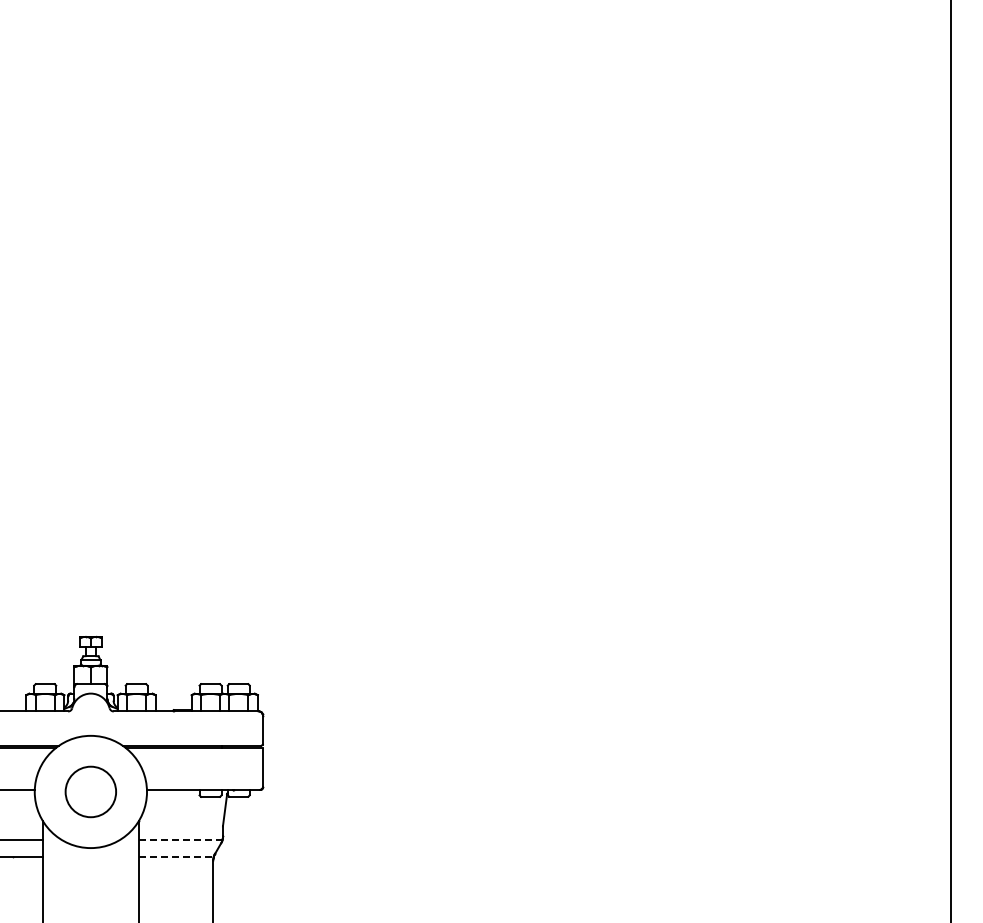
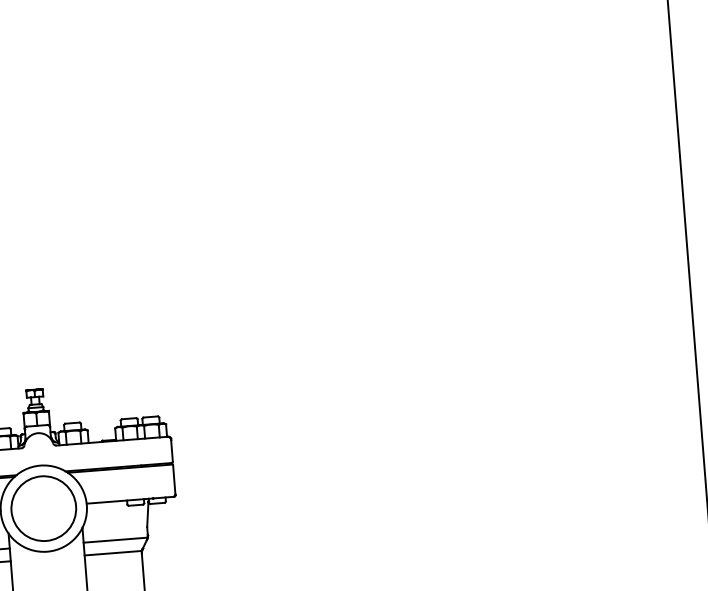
circle: (90, 791) -> (43, 508), size x1.67
line: (180, 840) -> (115, 540), dashed -> solid
line: (176, 856) -> (113, 552), dashed -> solid

